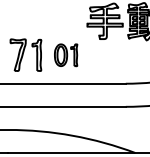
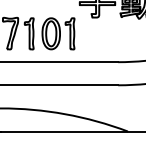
part: (65, 54) -> (57, 32), size x1.43

